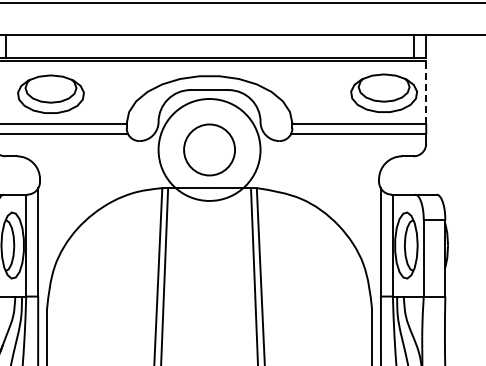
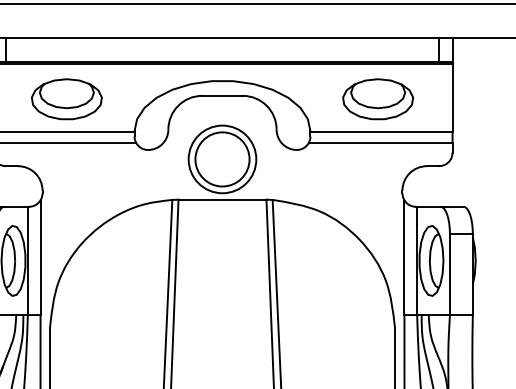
part: (383, 92) -> (377, 98), moved
line: (426, 92) -> (452, 98), dashed -> solid
part: (50, 93) -> (66, 98), moved
circle: (209, 149) -> (222, 158), size x0.62

